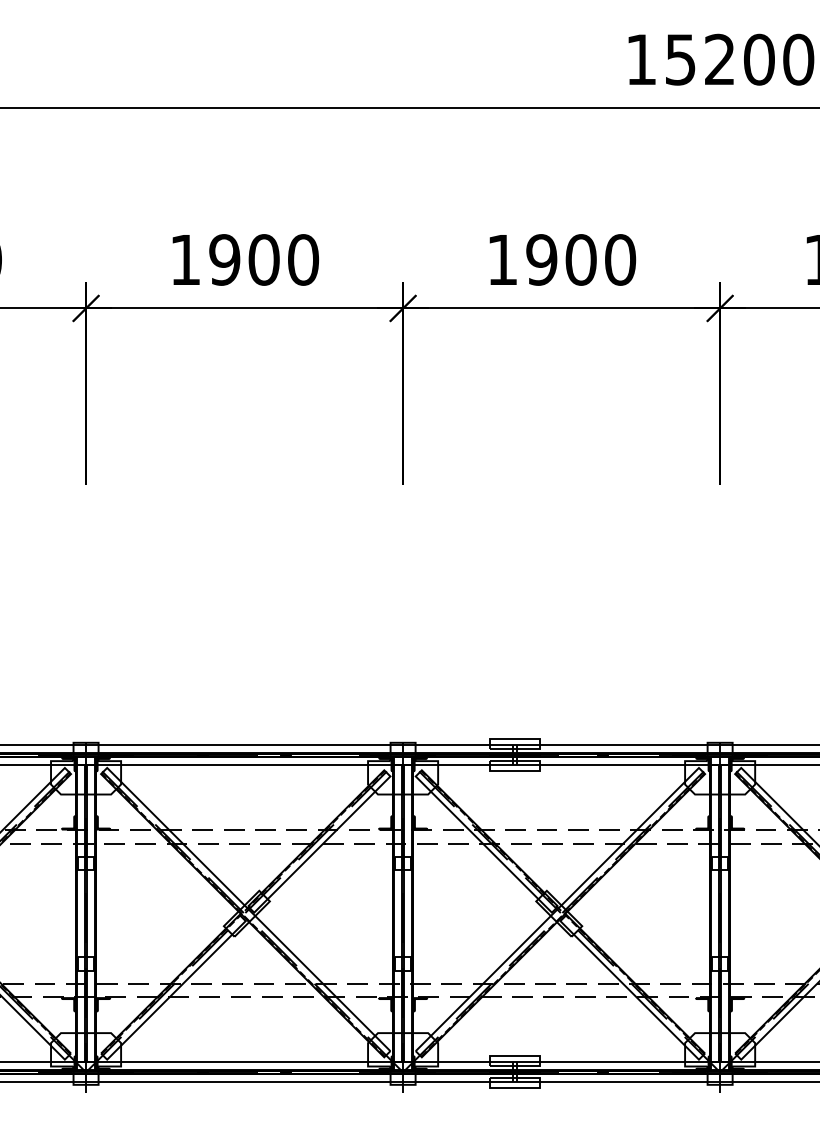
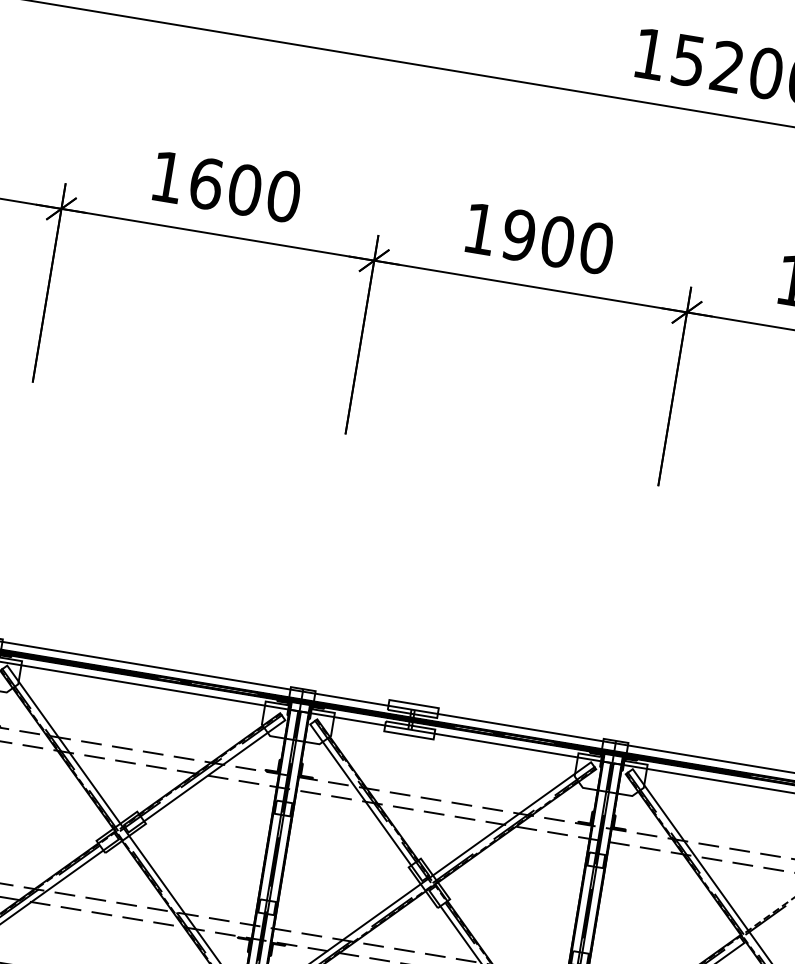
text: (224, 259) -> (206, 183), 1900 -> 1600

